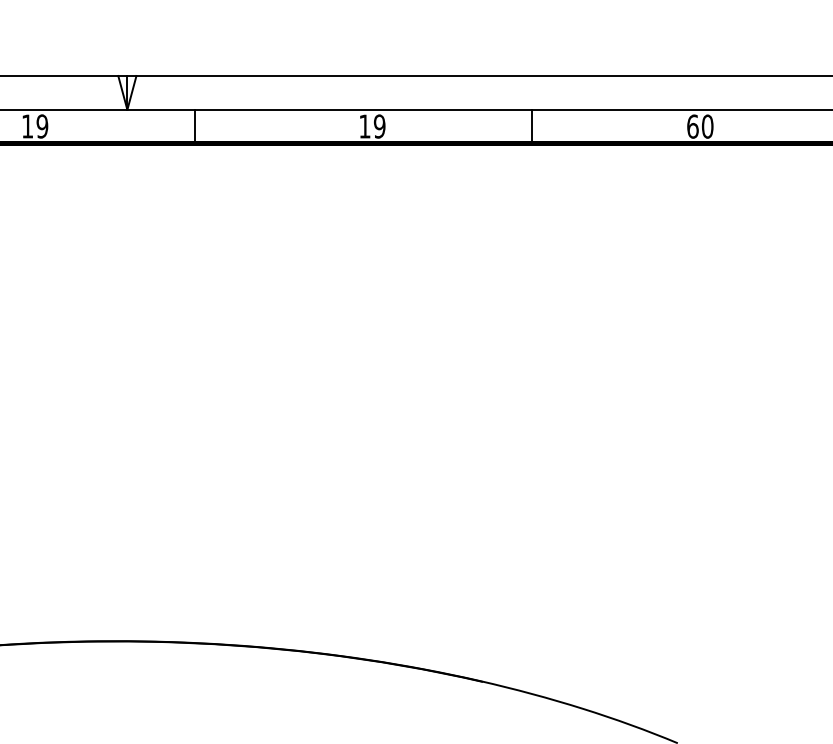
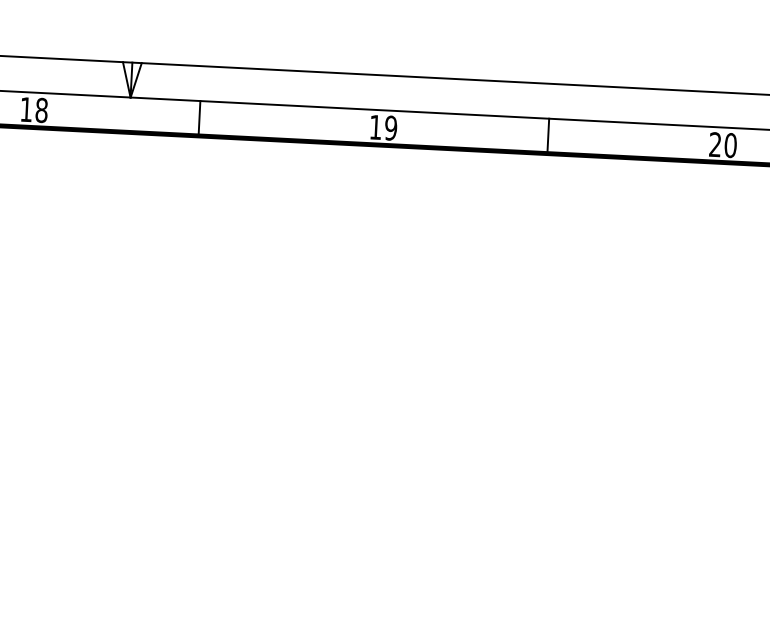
text: (42, 126) -> (41, 110), 19 -> 18
text: (692, 126) -> (715, 144), 60 -> 20

